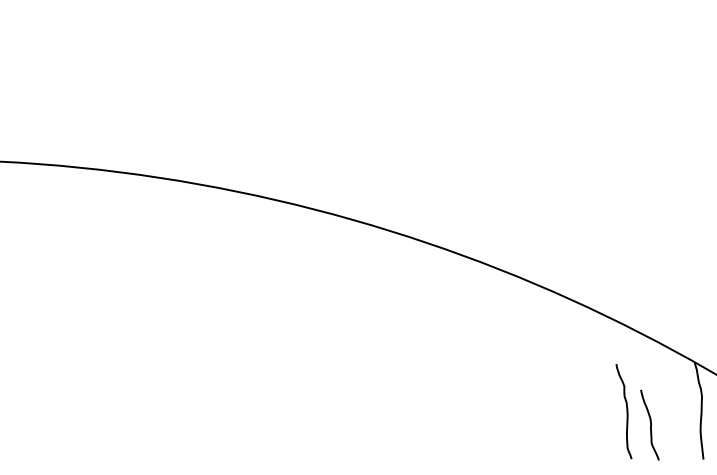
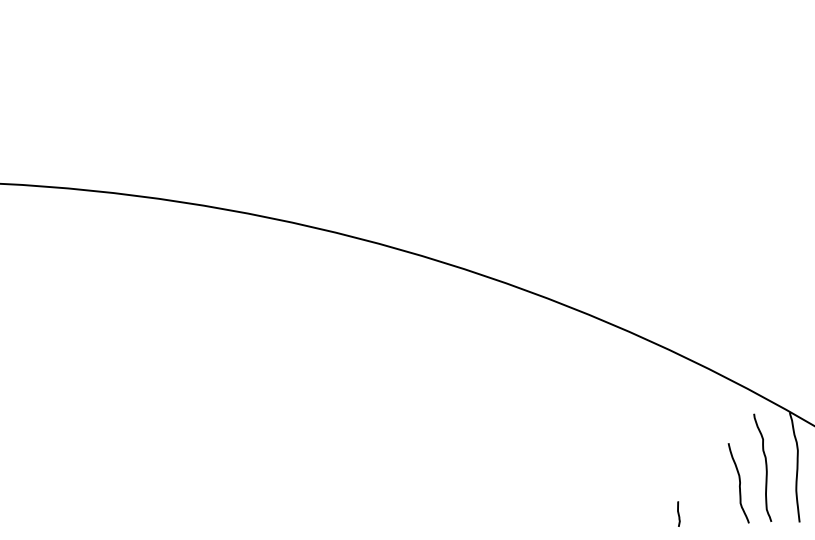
curve: (626, 411) -> (765, 467), moved
line: (596, 452) -> (678, 514), added

